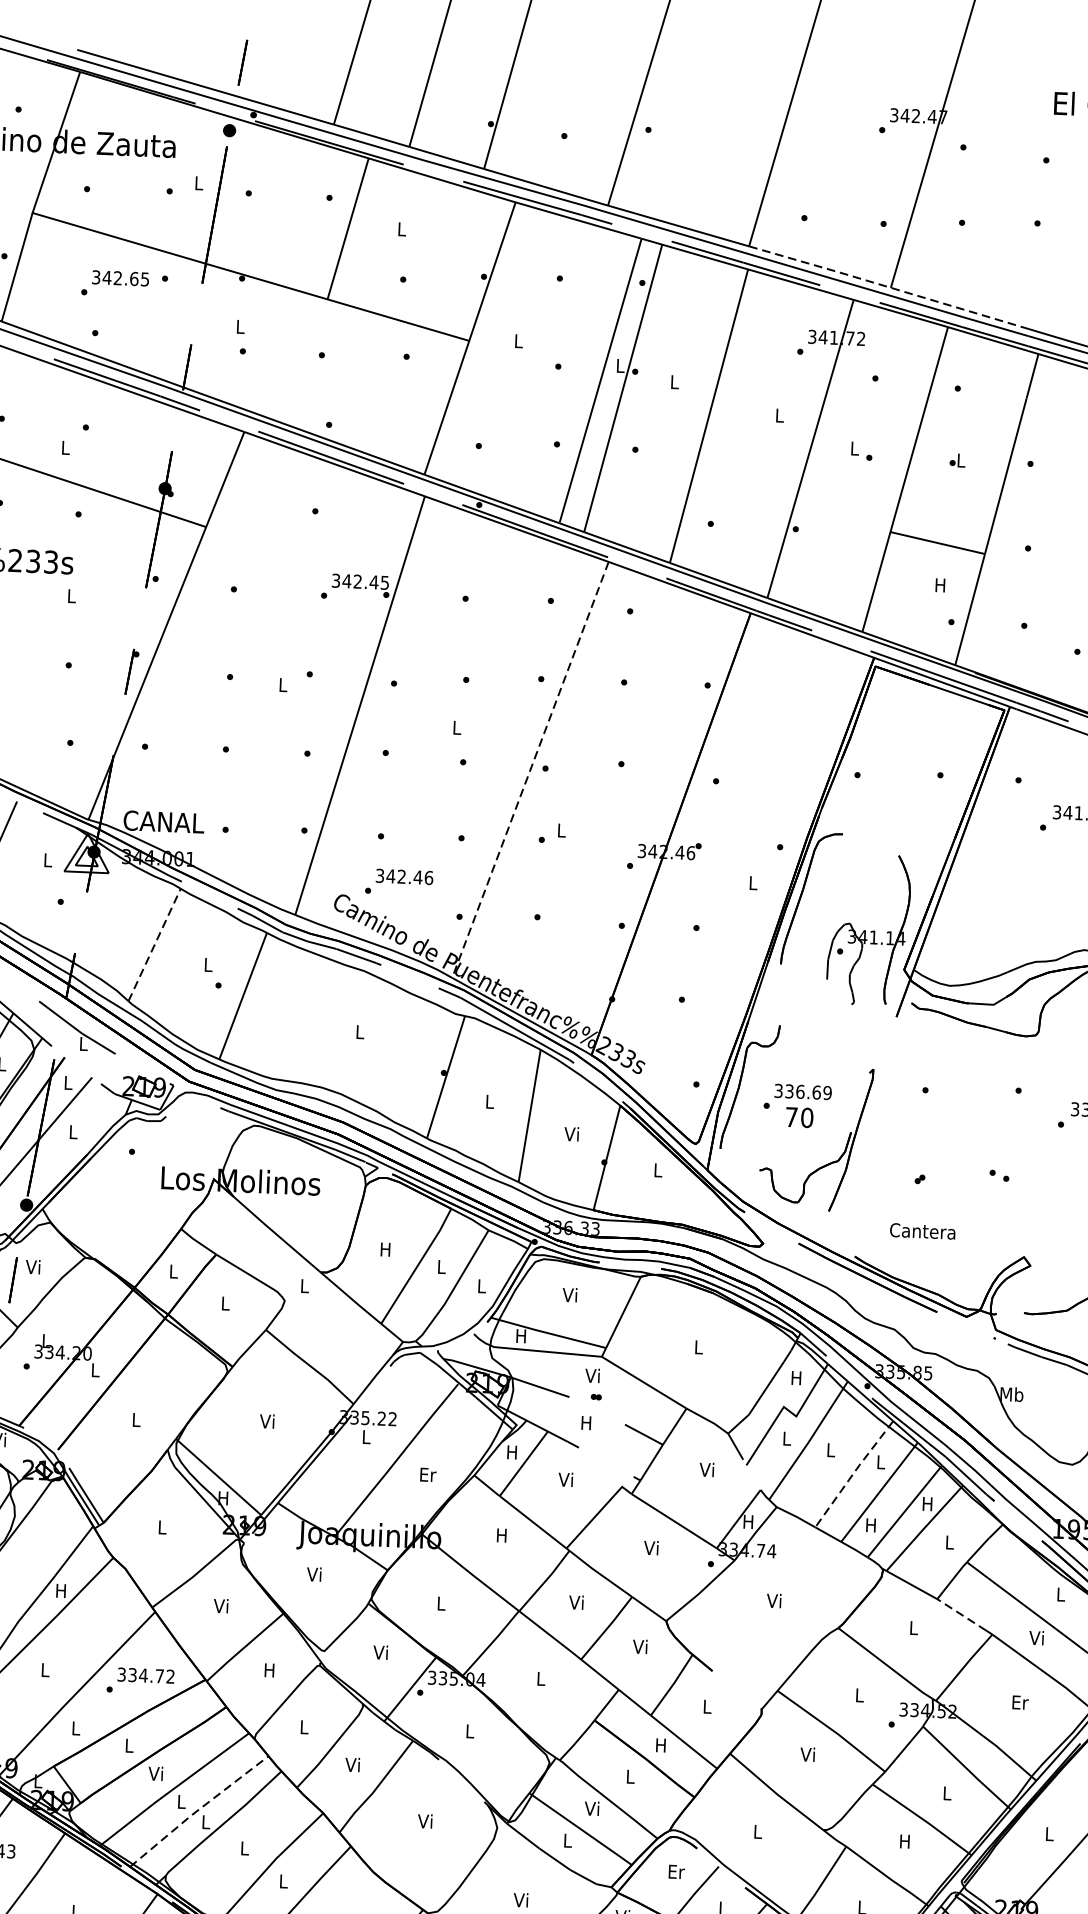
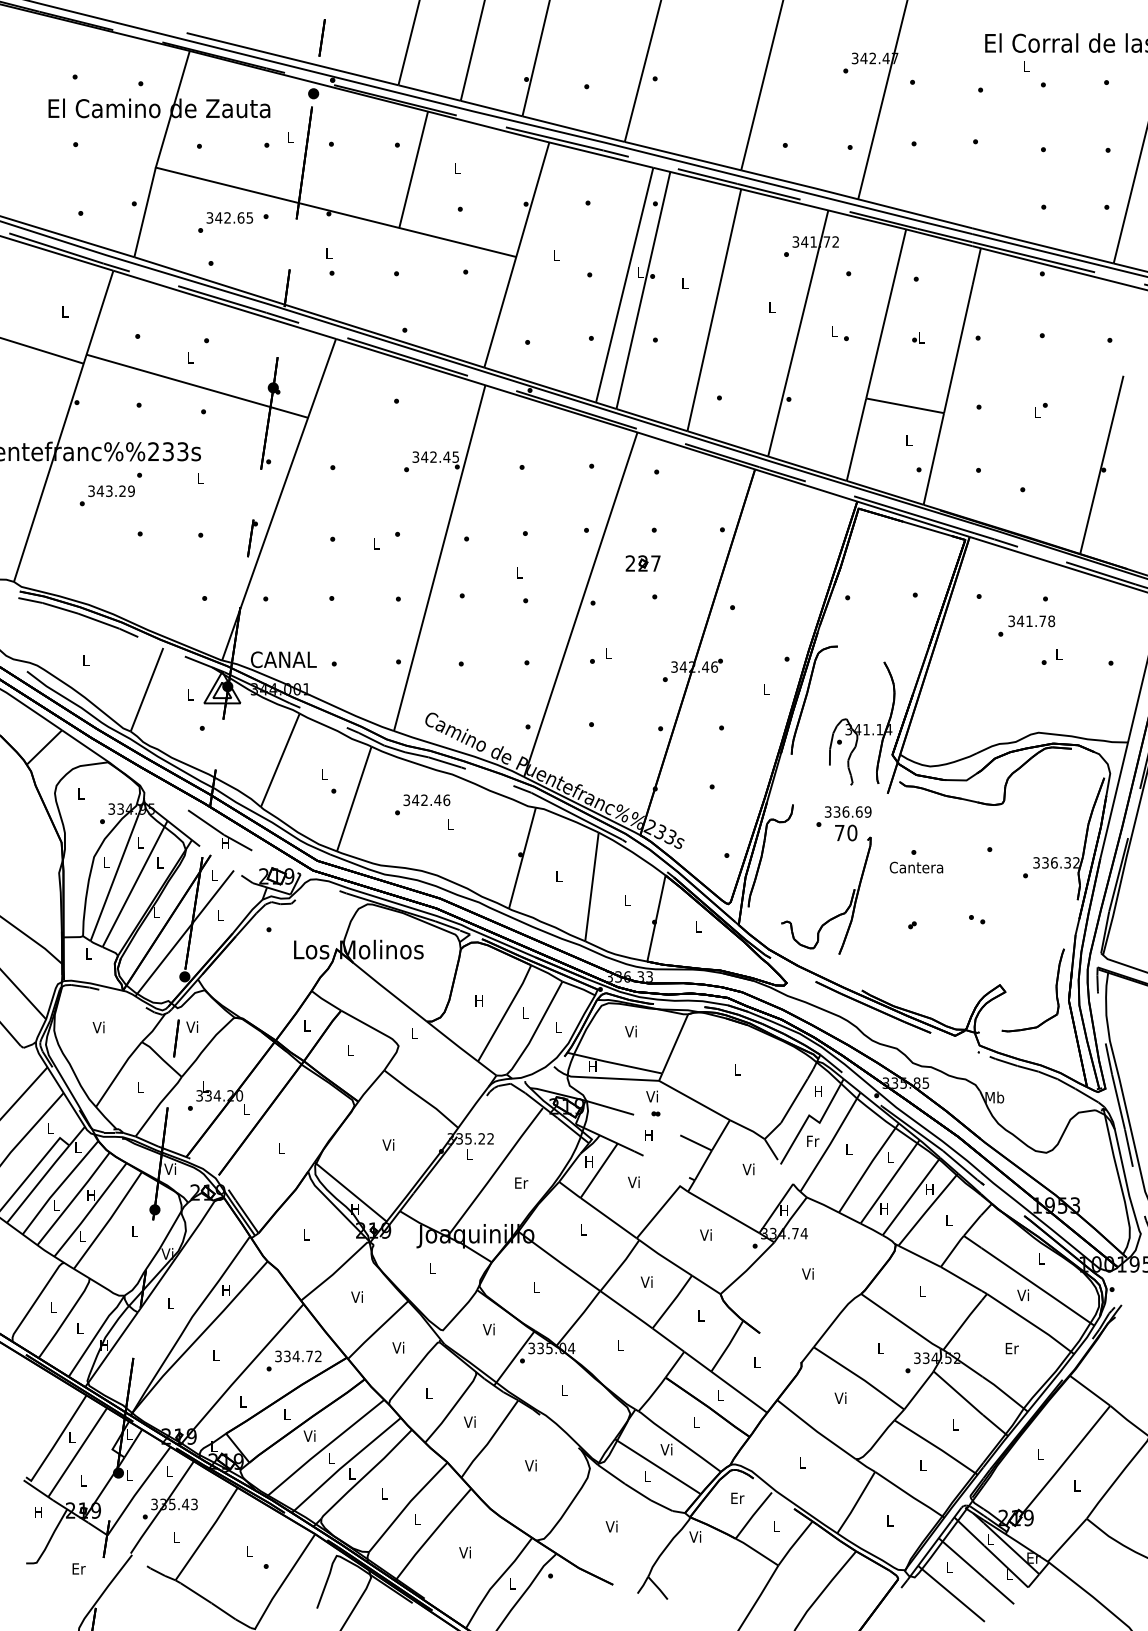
line: (887, 286) -> (855, 198), dashed -> solid
text: (940, 585) -> (908, 440), H -> L
part: (608, 722) -> (642, 563), added
line: (530, 770) -> (580, 605), dashed -> solid
text: (399, 881) -> (422, 804), moved
line: (154, 945) -> (280, 760), dashed -> solid
text: (83, 1043) -> (225, 843), L -> H
text: (796, 1105) -> (843, 823), moved
text: (571, 1134) -> (626, 900), Vi -> L
text: (922, 1231) -> (916, 867), moved
text: (787, 1437) -> (813, 1140), L -> Fr
line: (853, 1472) -> (868, 1166), dashed -> solid
text: (501, 1534) -> (583, 1229), H -> L
text: (313, 1573) -> (431, 1267), Vi -> L
line: (961, 1614) -> (961, 1278), dashed -> solid
text: (640, 1646) -> (700, 1315), Vi -> L
text: (269, 1669) -> (398, 1347), H -> Vi
text: (660, 1745) -> (720, 1395), H -> L
line: (198, 1810) -> (345, 1464), dashed -> solid
text: (904, 1841) -> (922, 1465), H -> L

